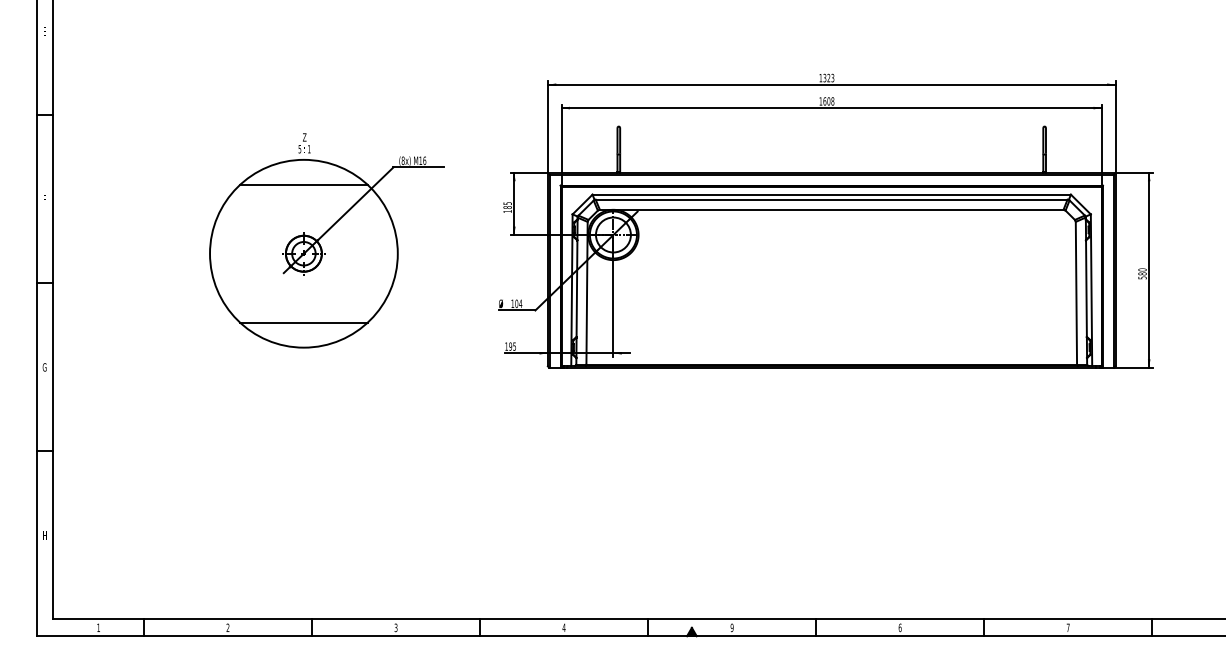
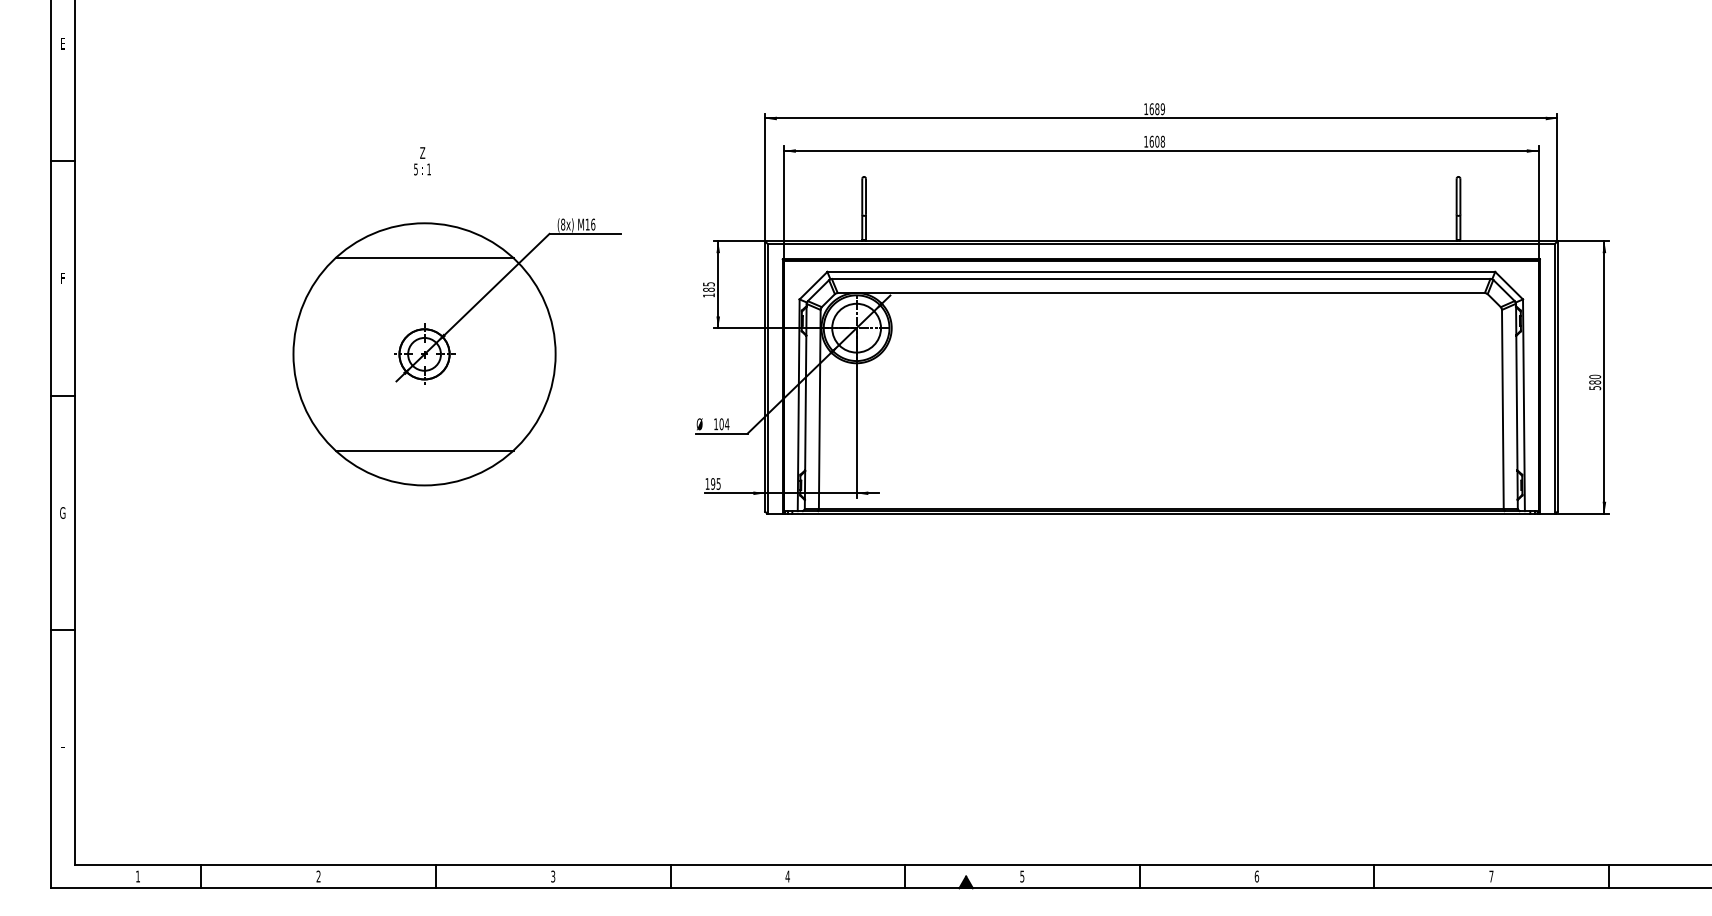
text: (828, 78) -> (1156, 109), 1323 -> 1689
text: (304, 143) -> (422, 161), moved
text: (732, 627) -> (1022, 876), 9 -> 5

